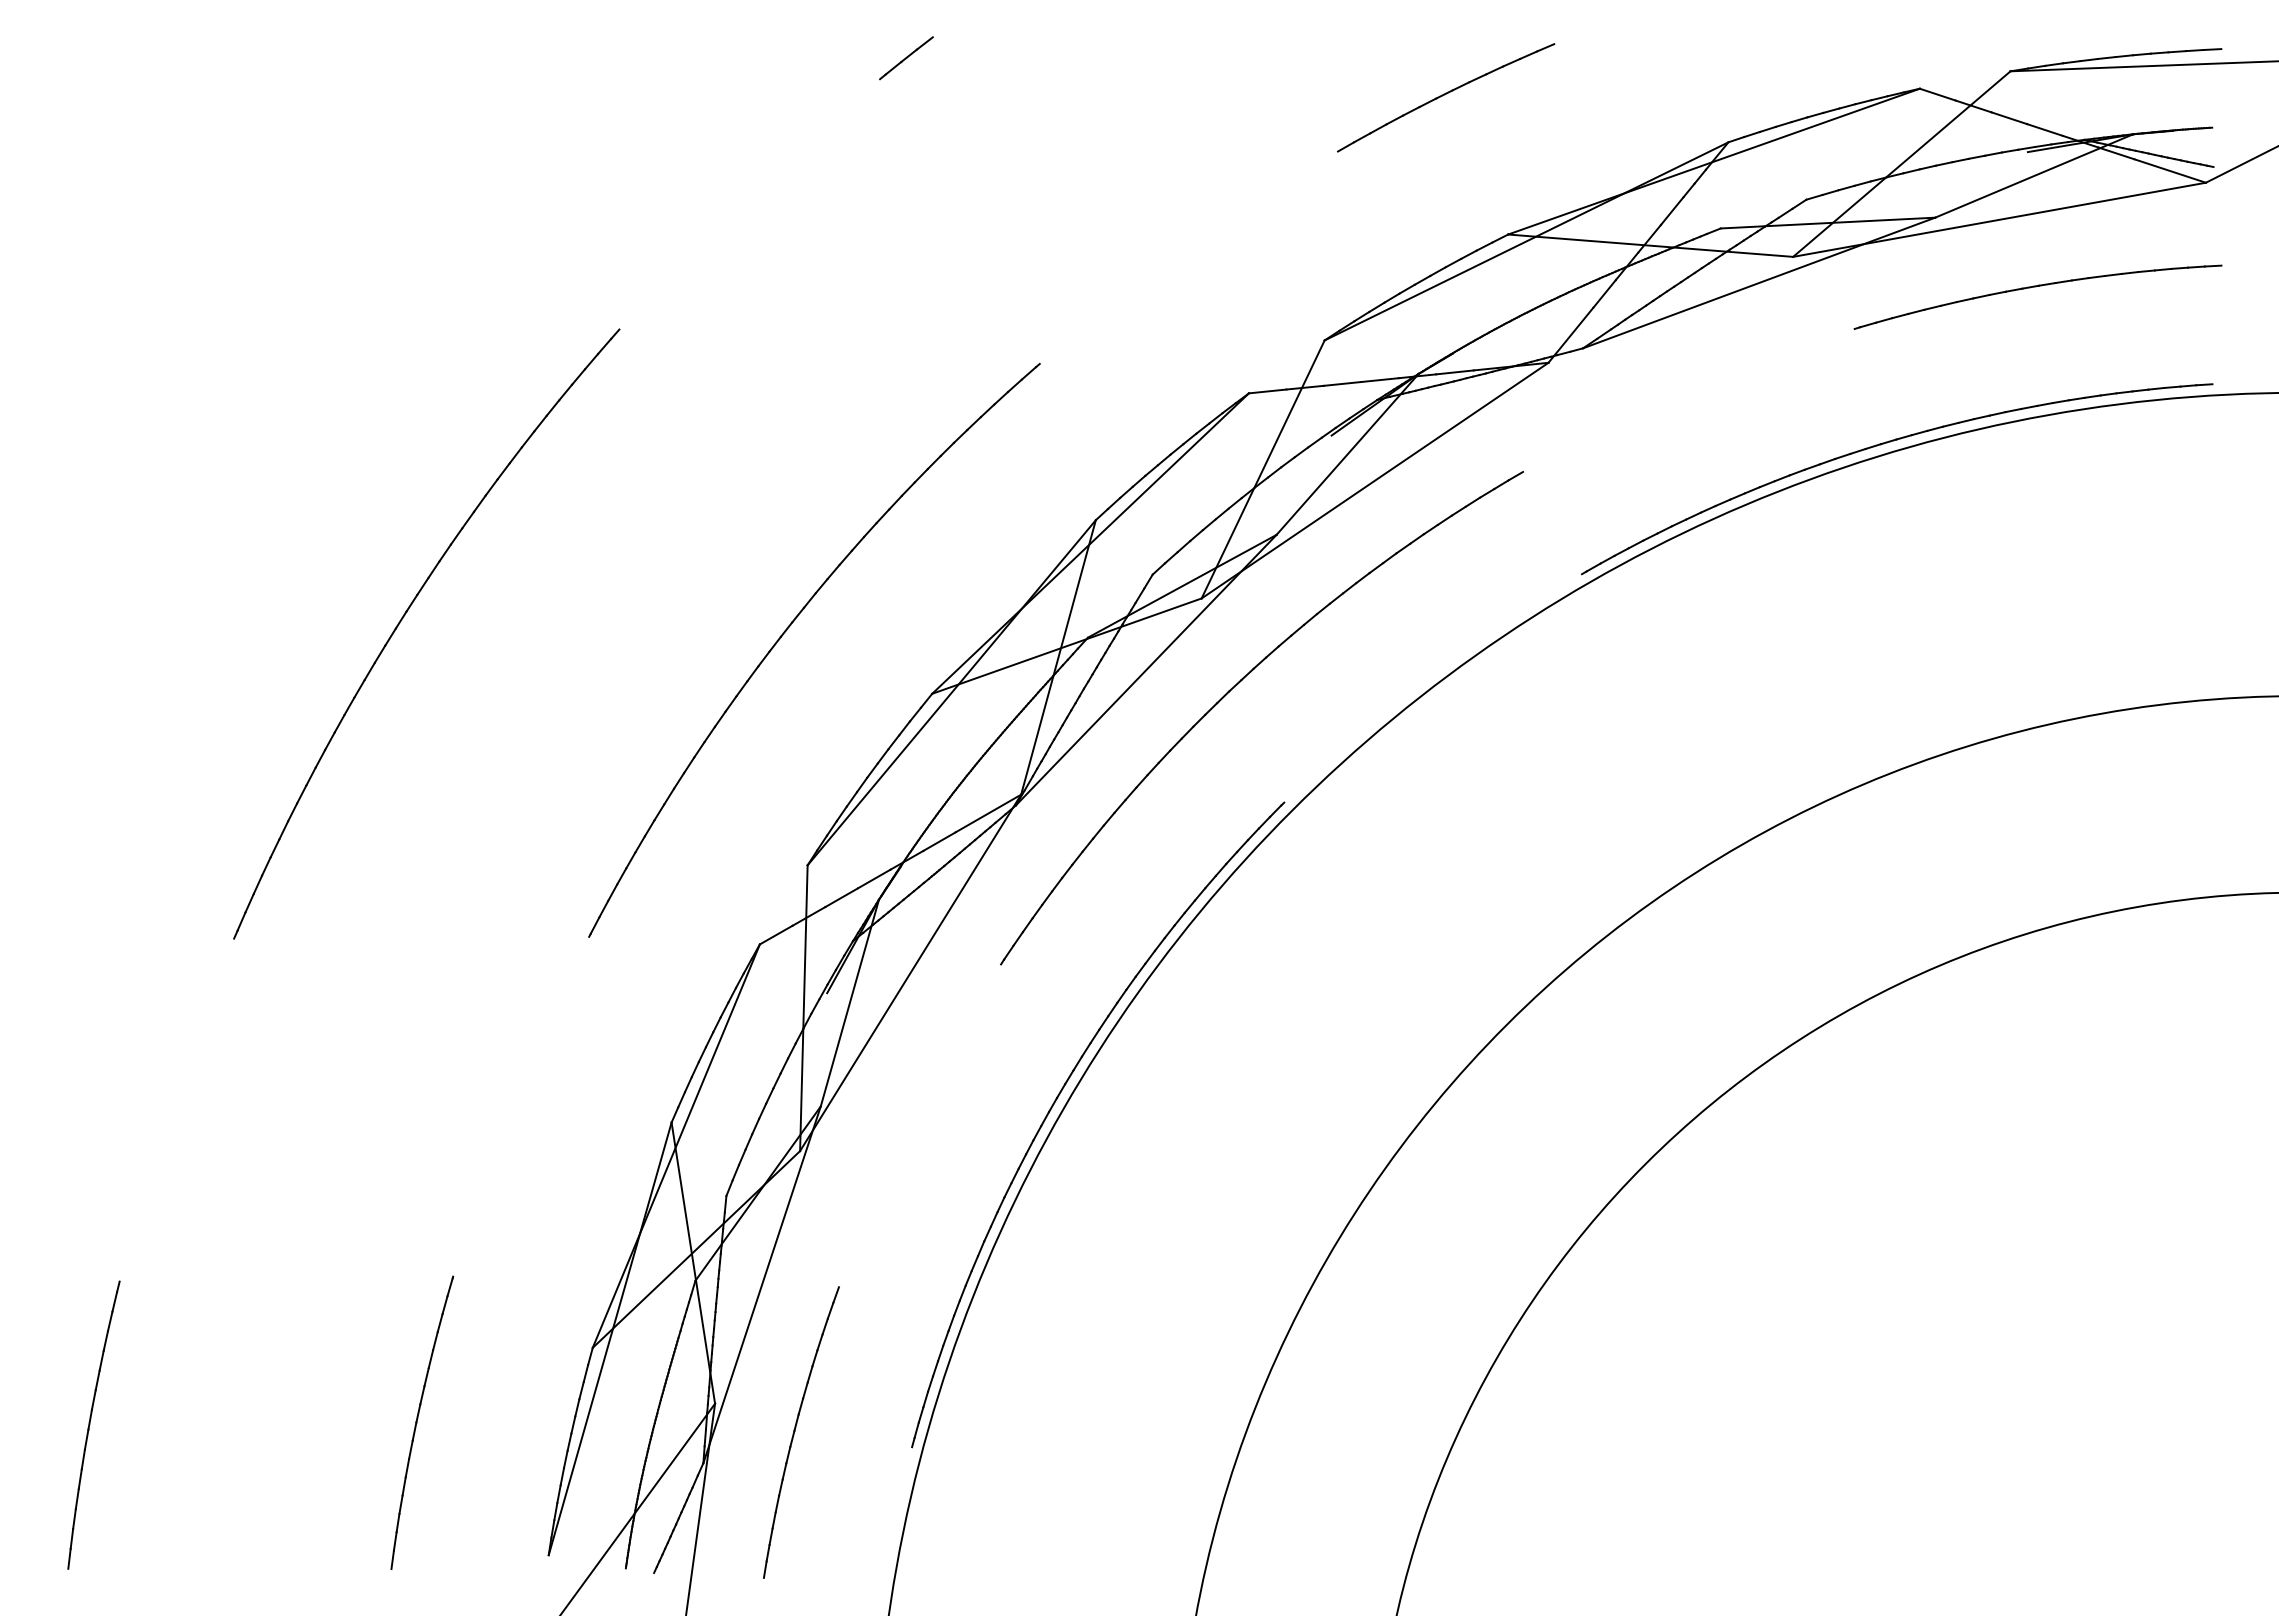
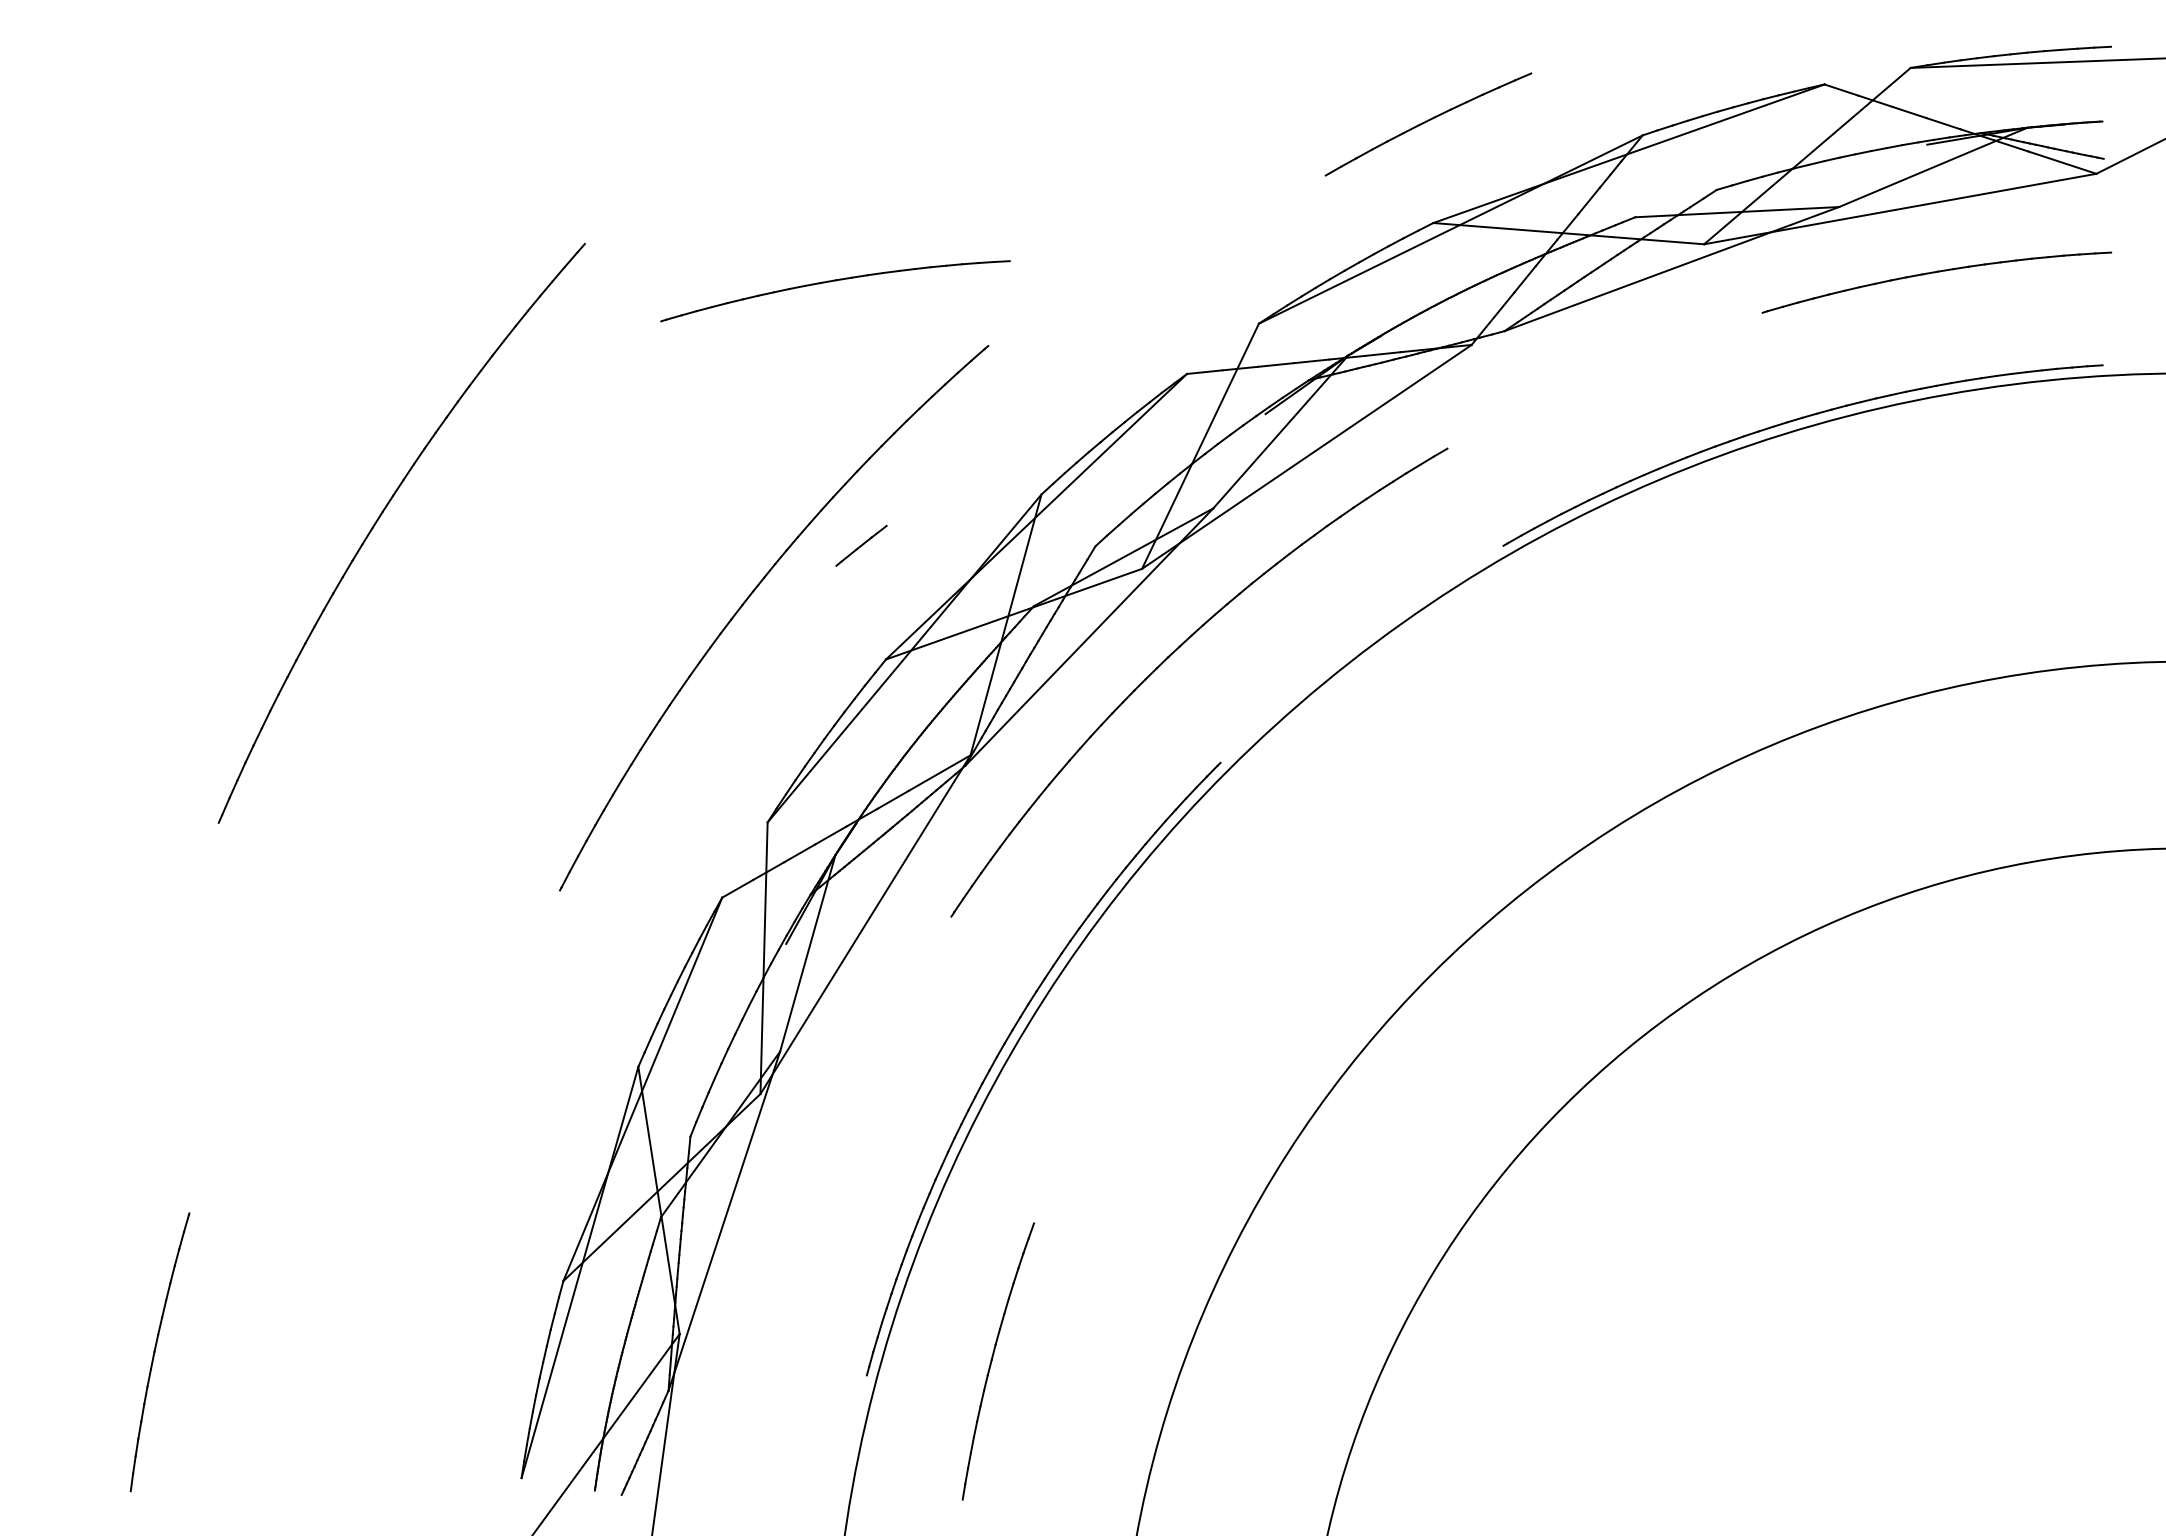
line: (906, 58) -> (861, 546), moved
part: (1446, 97) -> (1428, 124), moved
part: (877, 296) -> (834, 281), added
part: (403, 618) -> (379, 518), moved
part: (422, 1422) -> (160, 1351), moved
part: (93, 1424) -> (88, 1353), removed
part: (795, 1431) -> (992, 1360), moved

